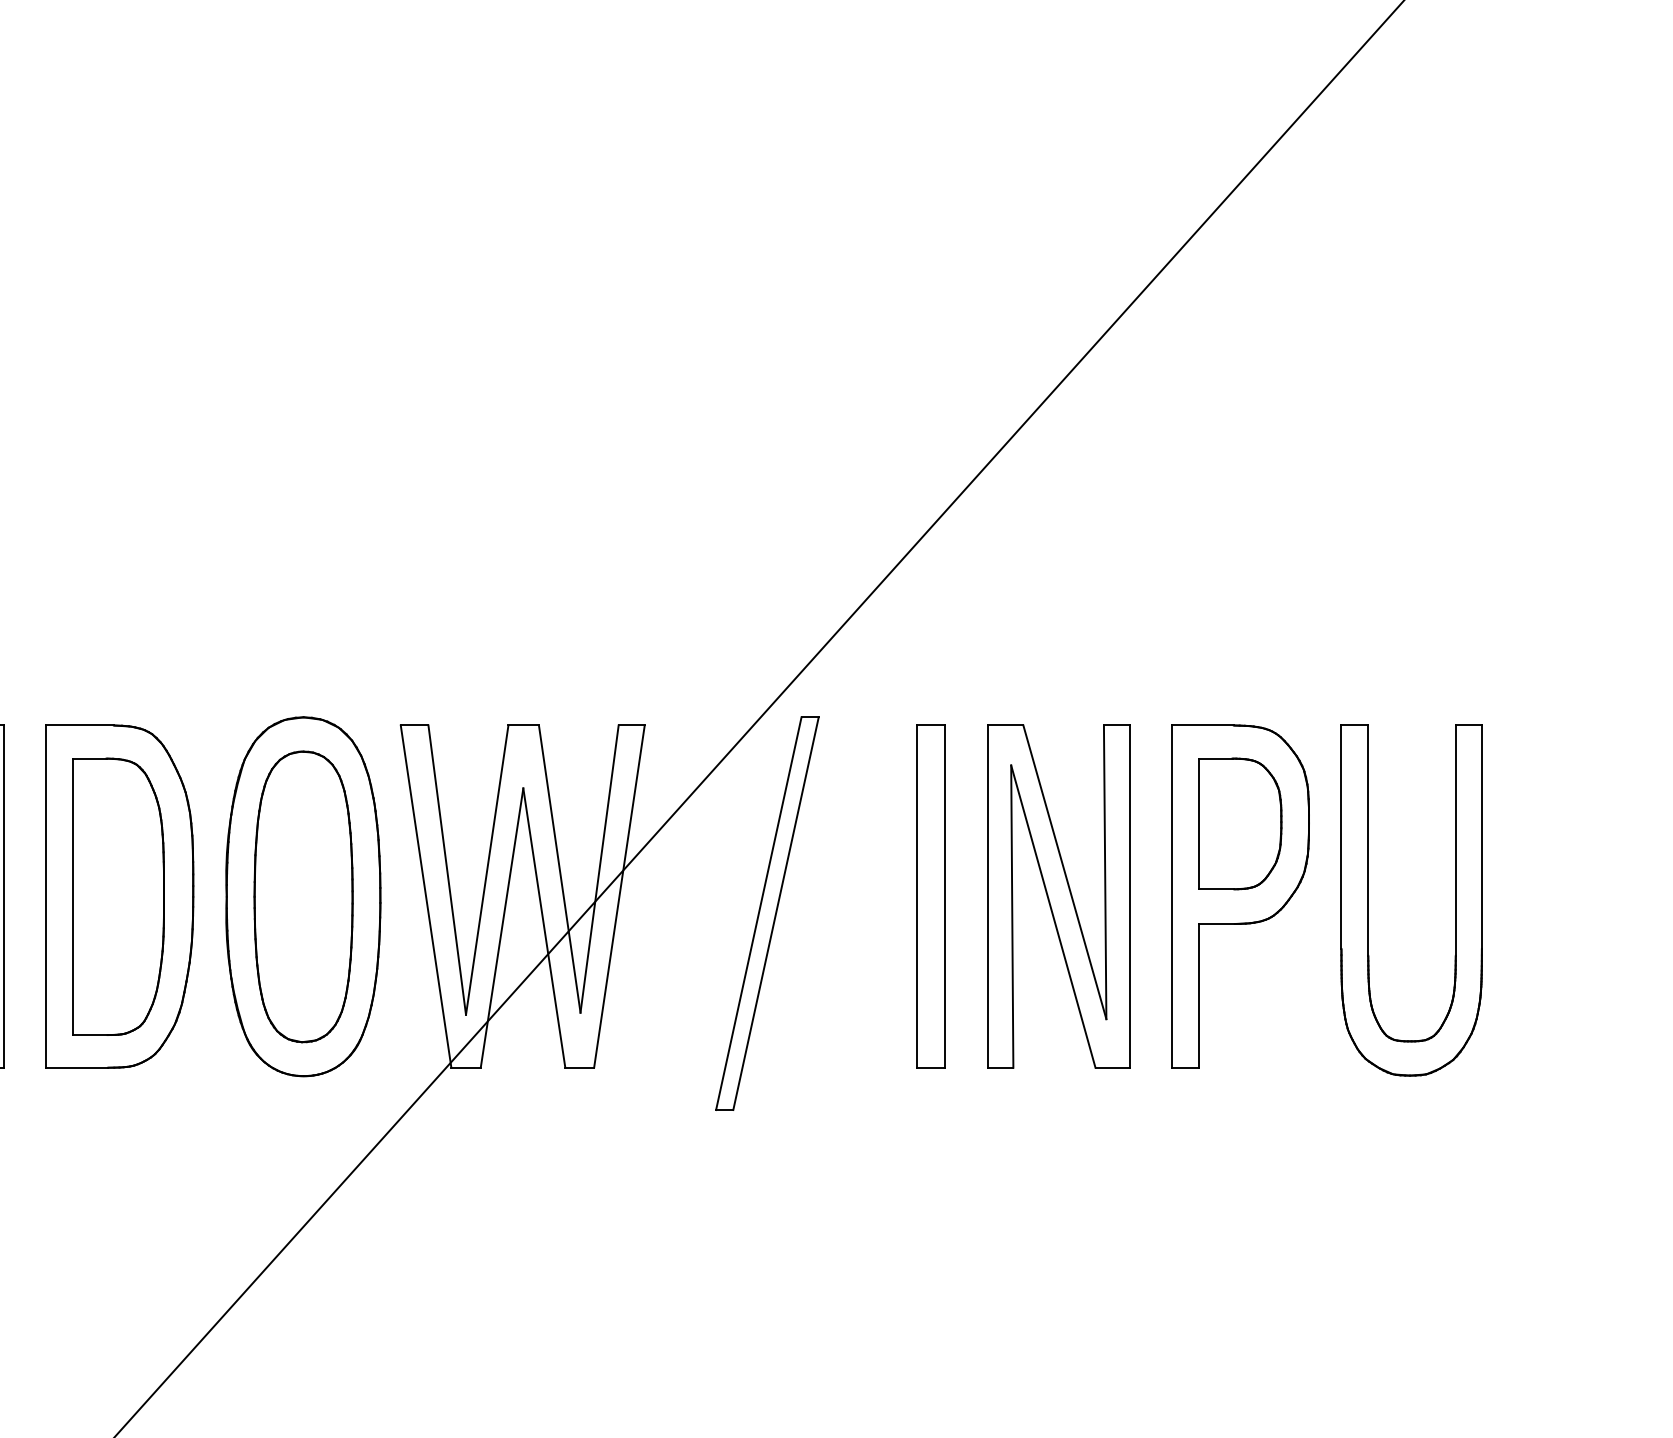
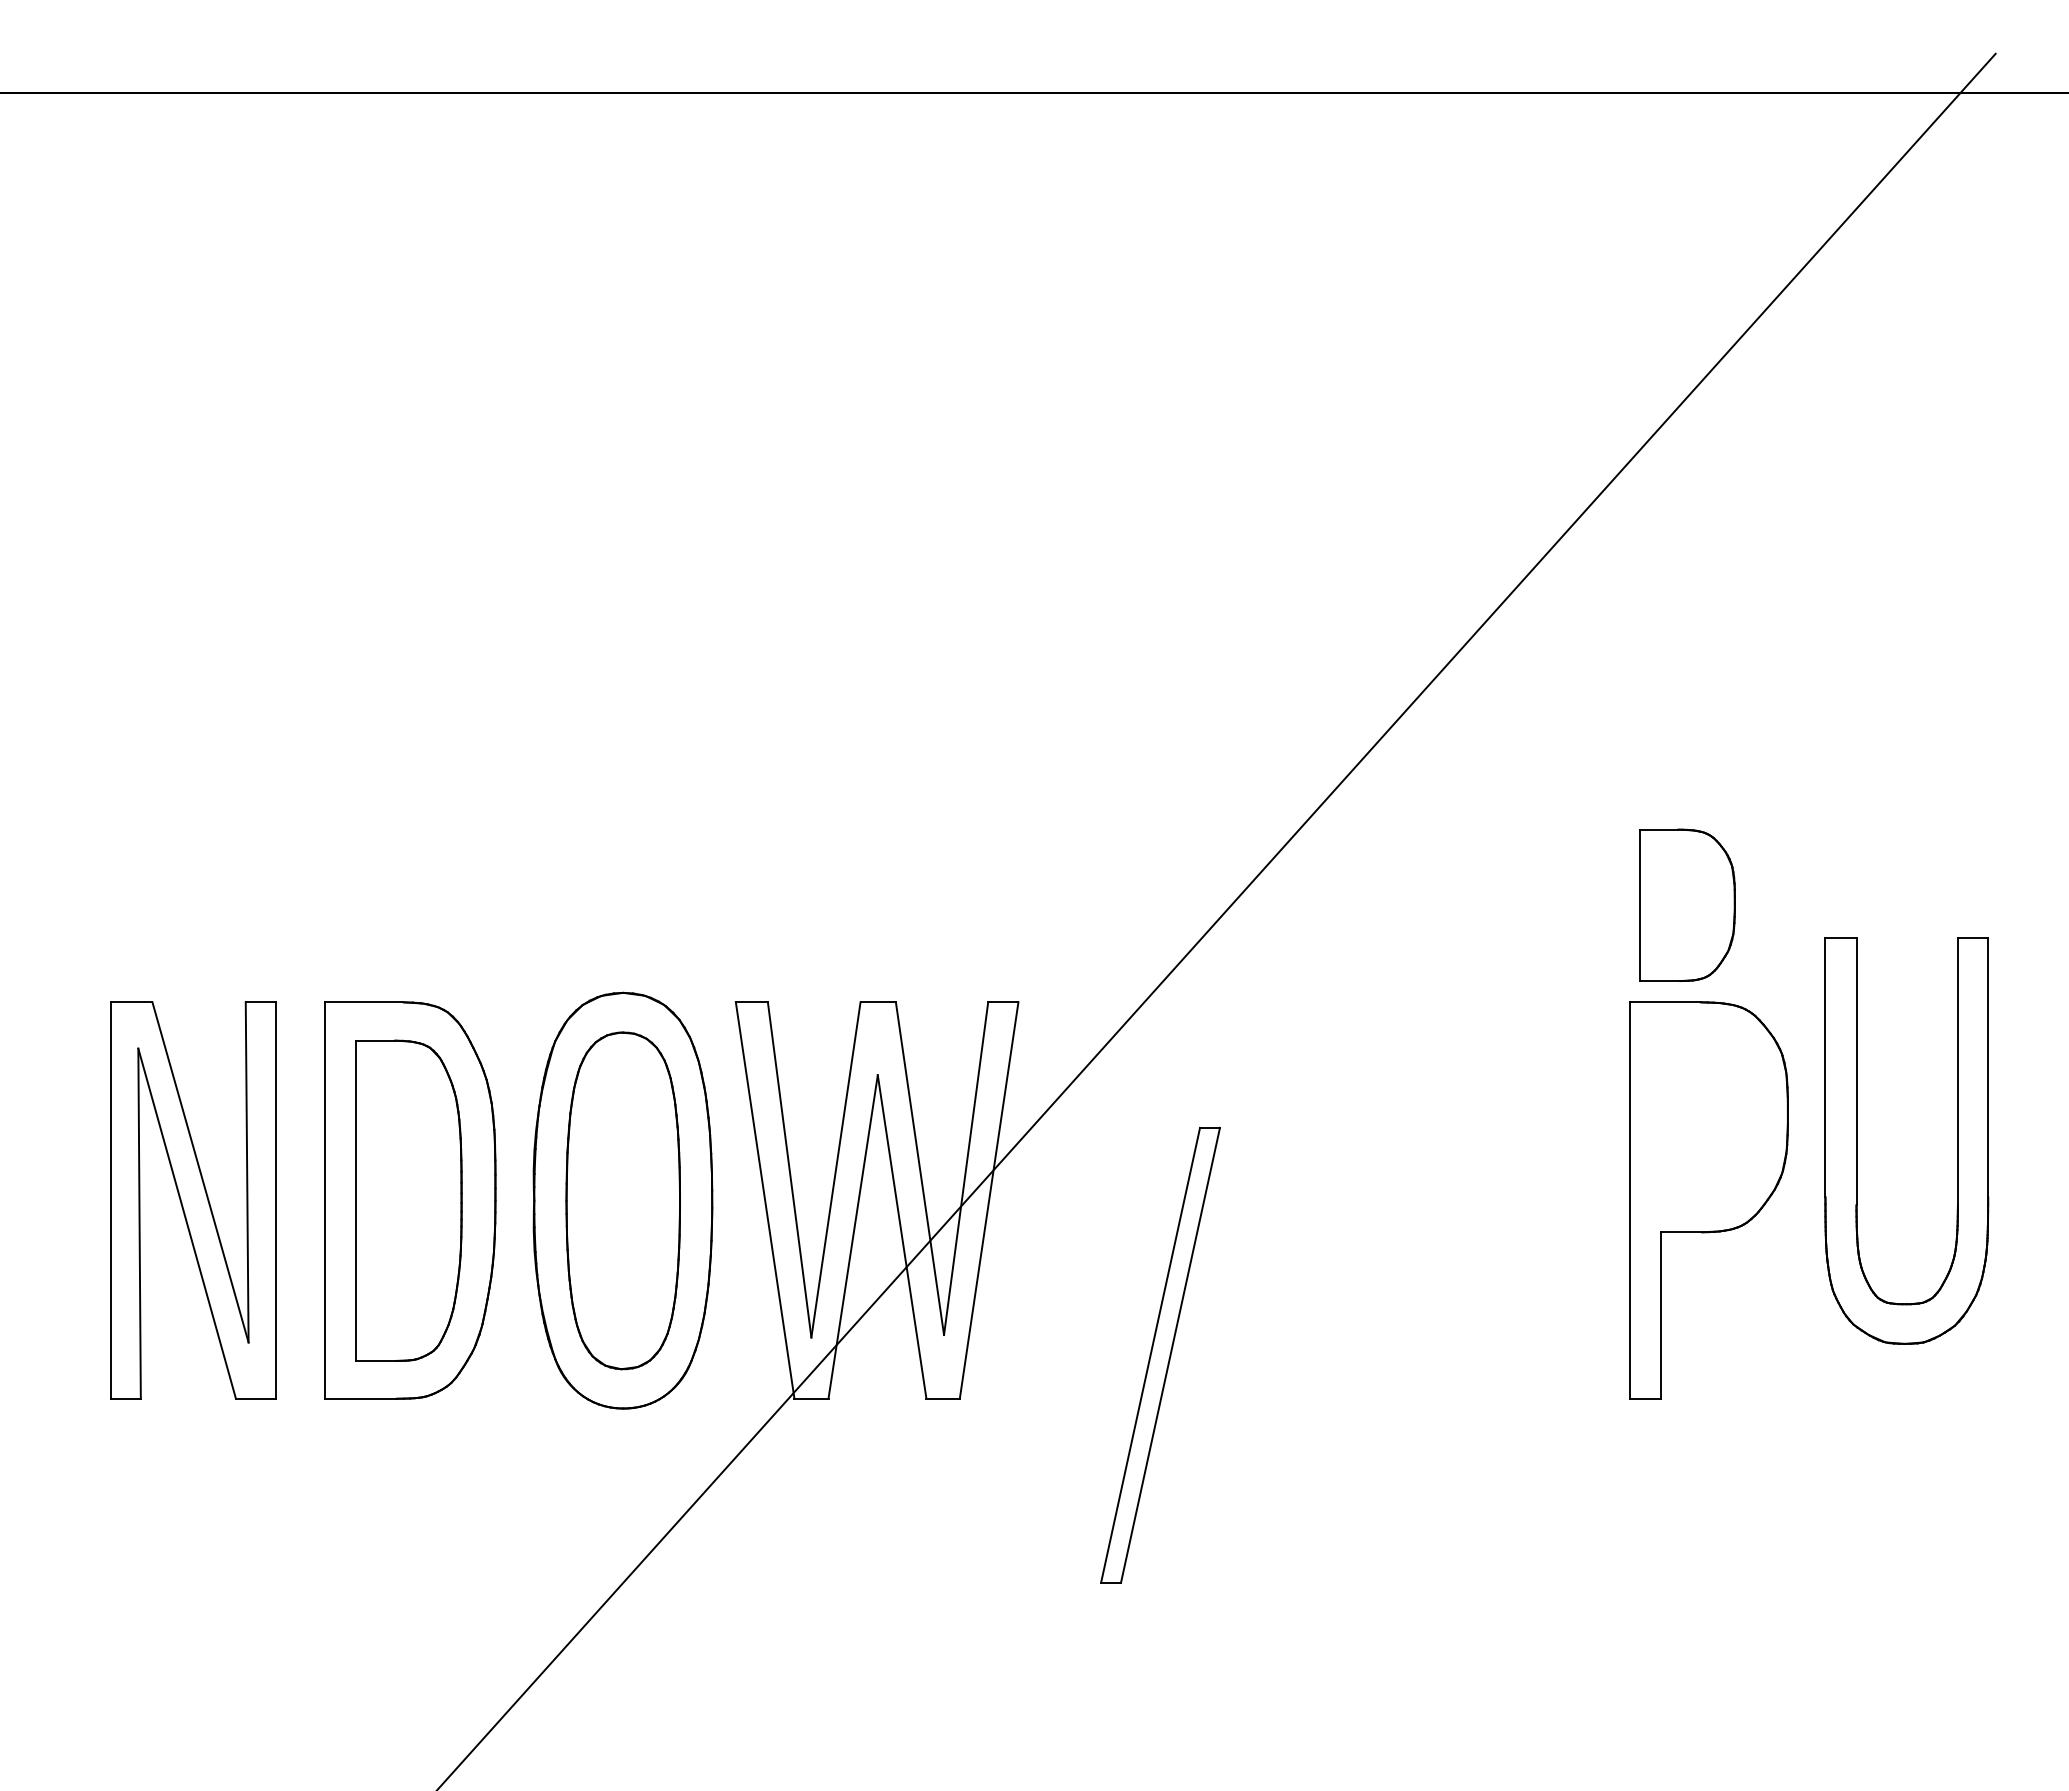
part: (1240, 823) -> (1687, 904), moved
part: (930, 896) -> (1349, 1200), removed
part: (1058, 896) -> (1497, 1200), removed
part: (1369, 900) -> (1857, 1140), moved
part: (767, 912) -> (1160, 1354), moved

